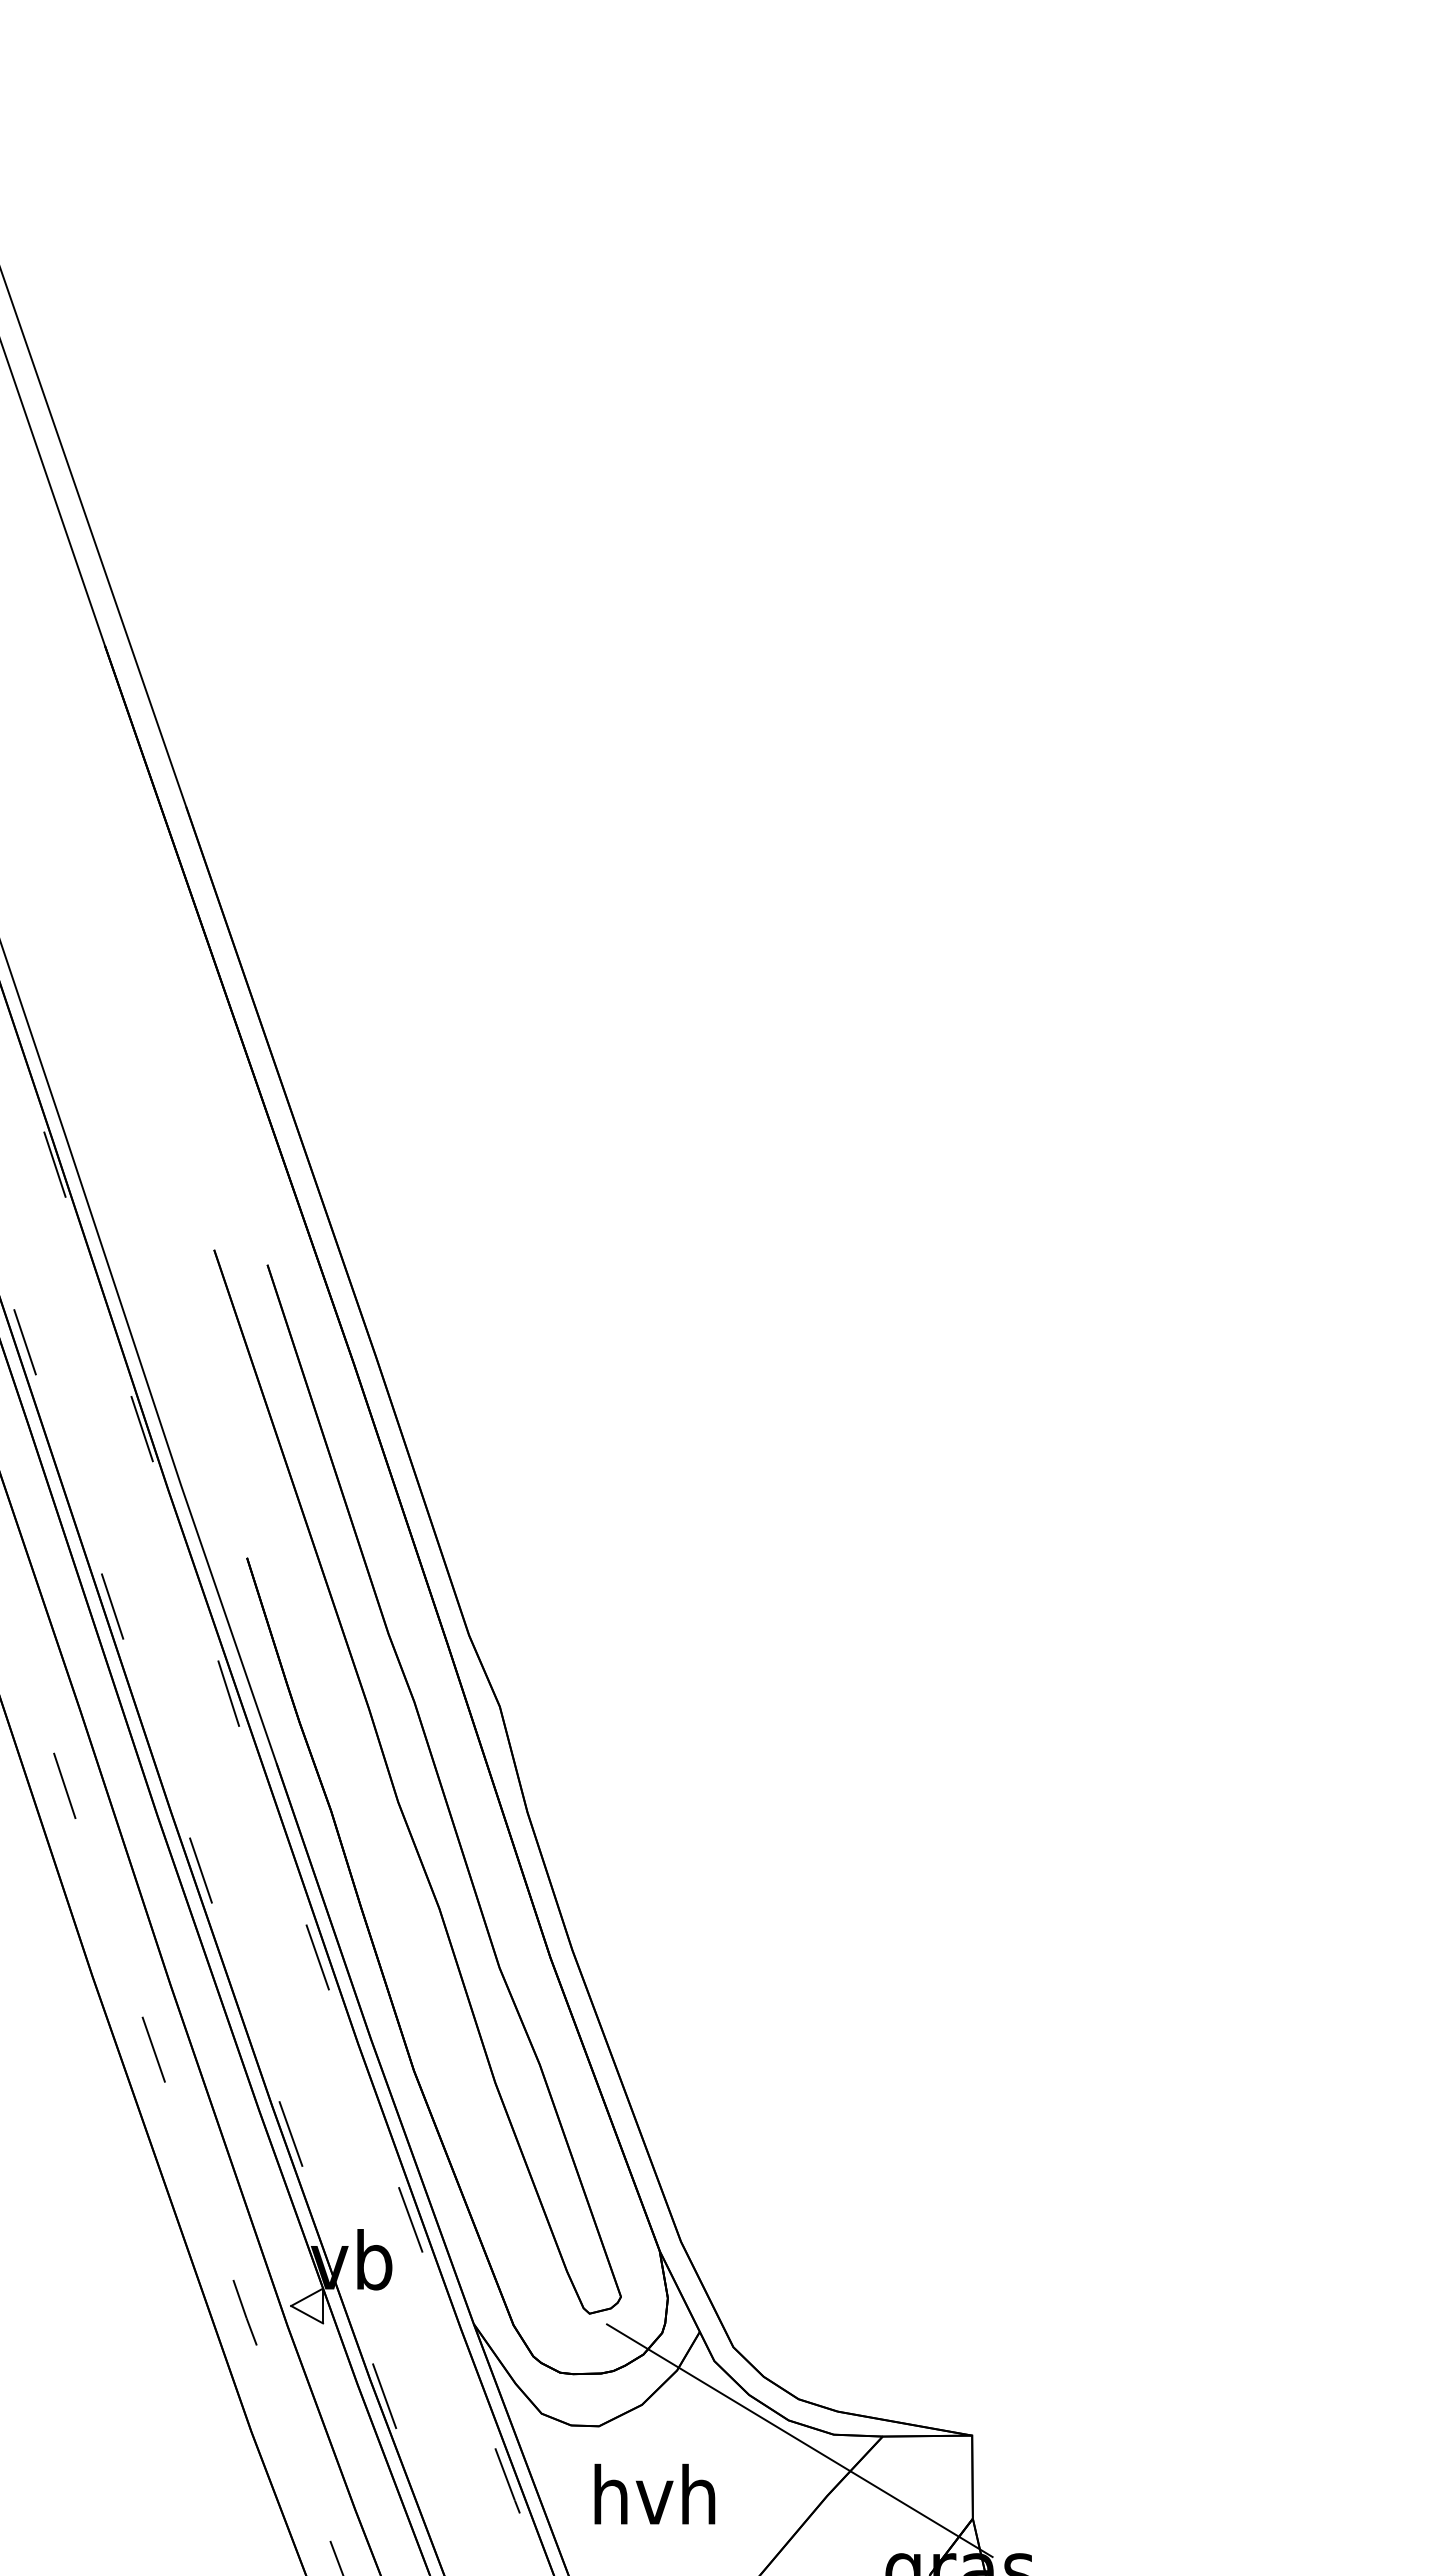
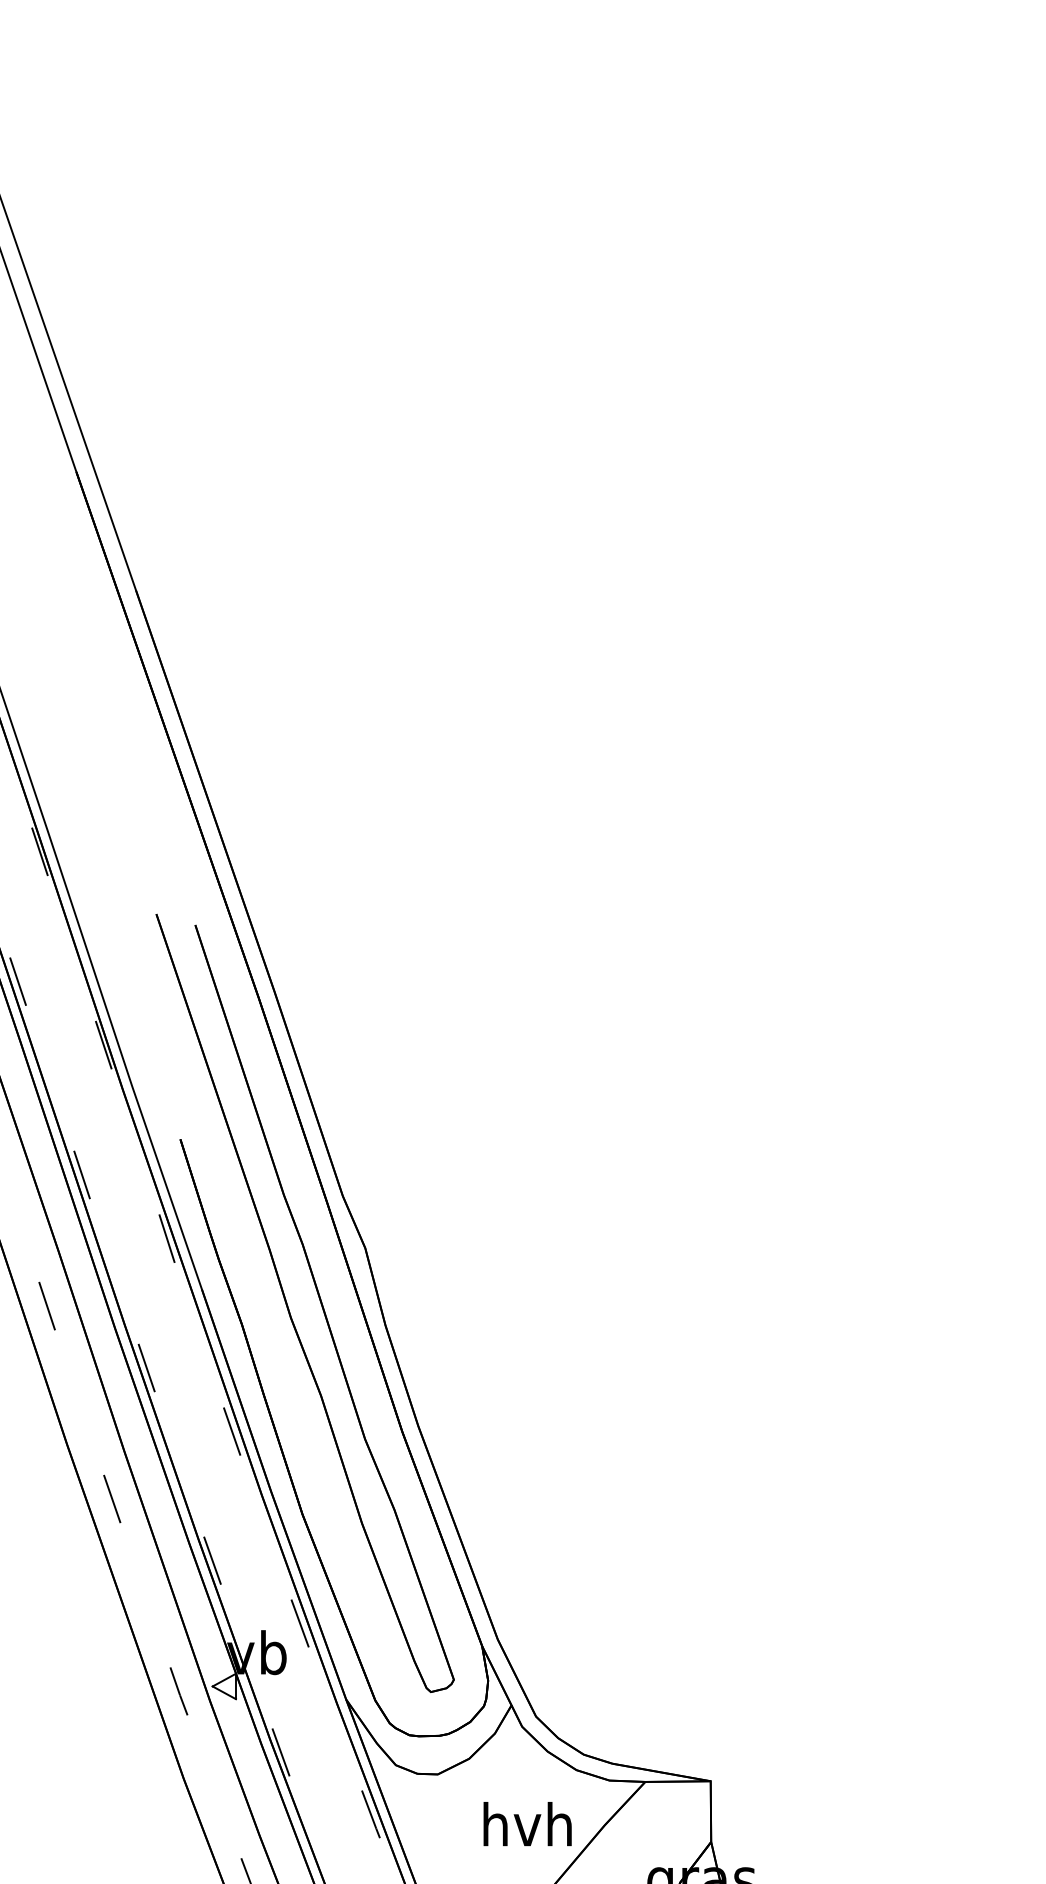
line: (799, 2440) -> (584, 1784), removed
text: (654, 2493) -> (527, 1823), moved

